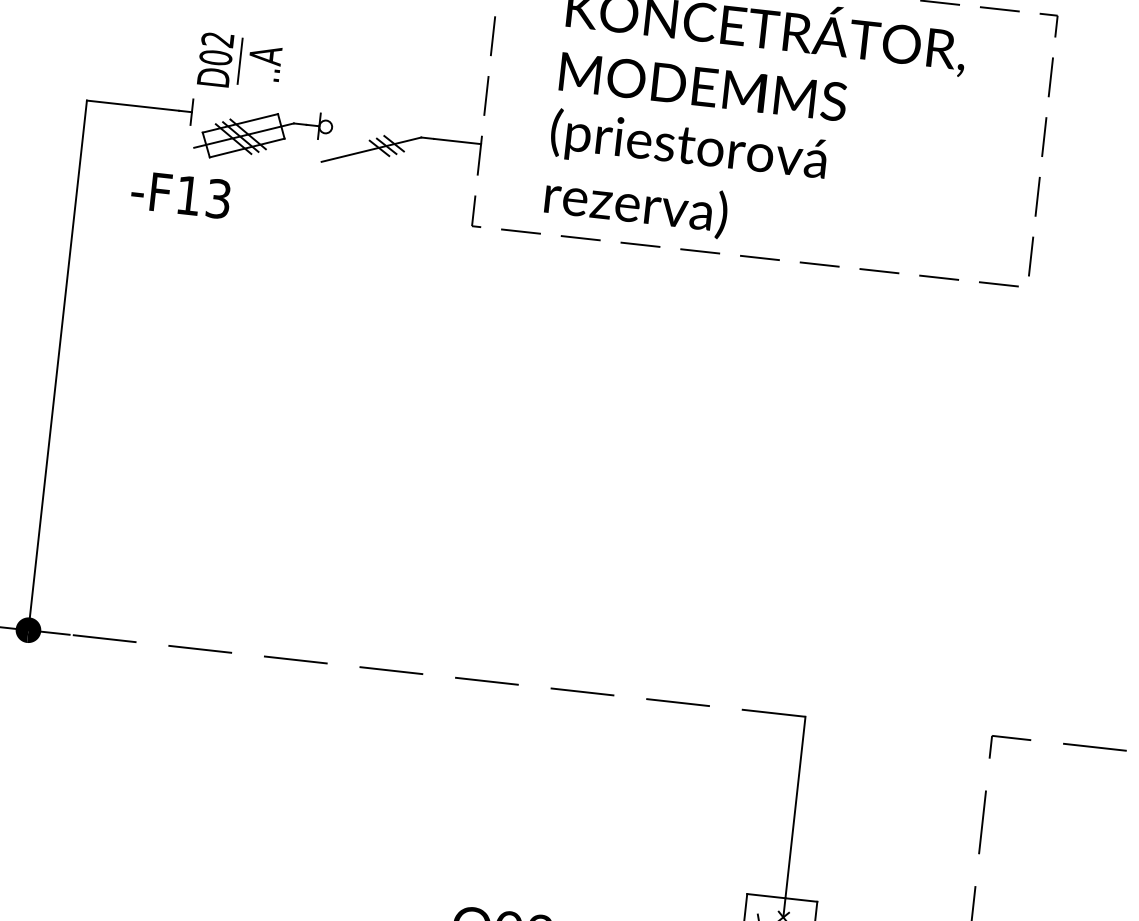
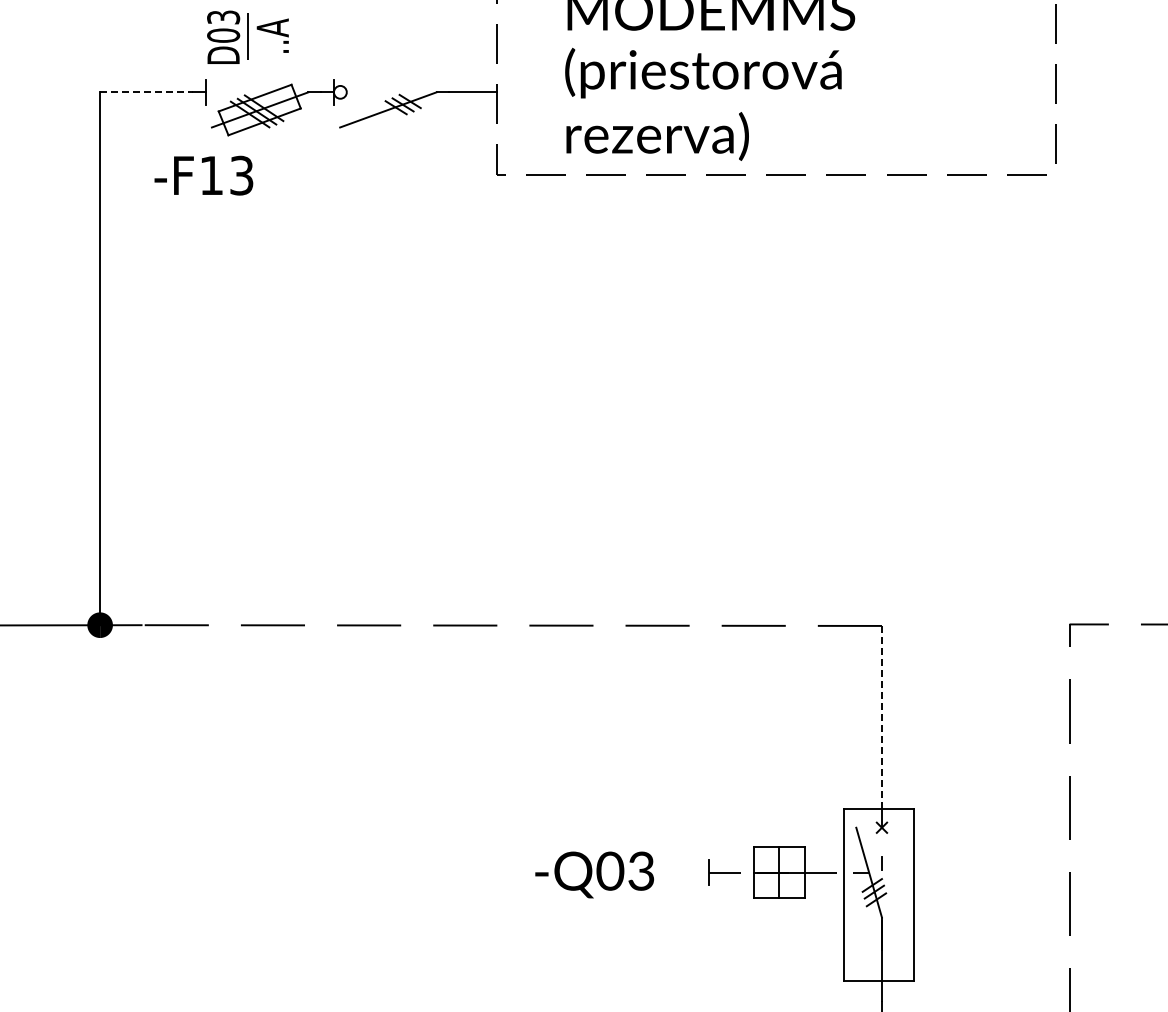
text: (217, 39) -> (223, 17), D02 -> D03
line: (134, 105) -> (147, 92), solid -> dashed
line: (795, 806) -> (881, 716), solid -> dashed

